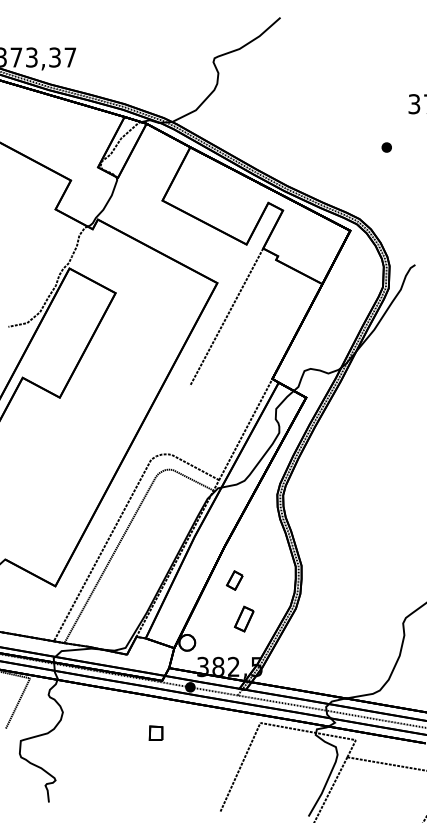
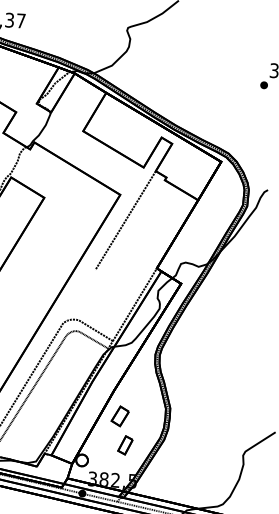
part: (386, 147) -> (263, 85), moved
part: (234, 580) -> (119, 416), size x1.43

